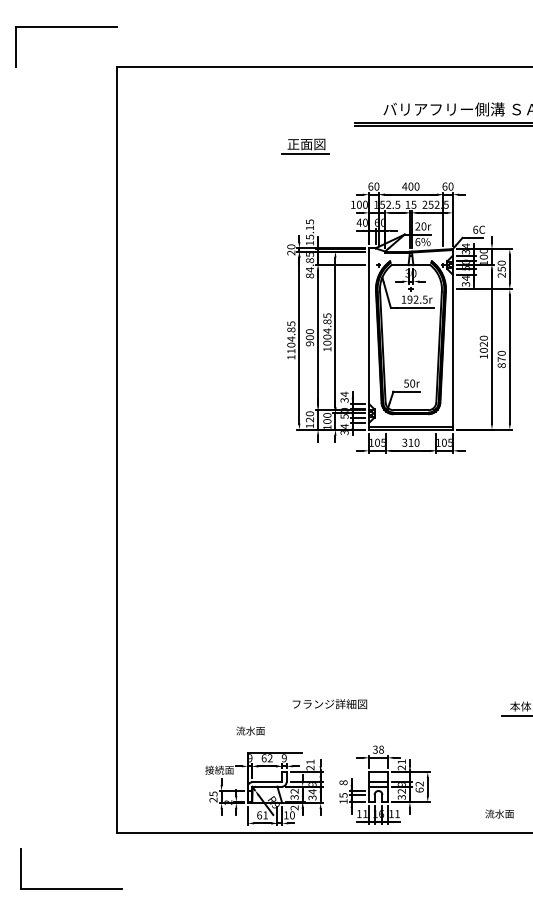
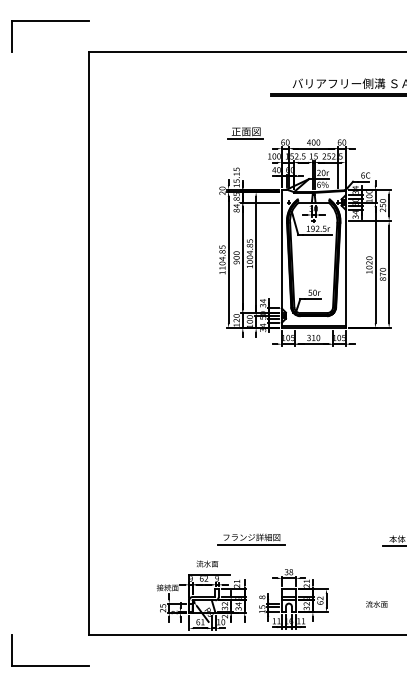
part: (305, 146) -> (245, 133), moved
line: (328, 713) -> (250, 544), added
text: (250, 730) -> (207, 563), moved
text: (499, 813) -> (376, 604), moved
part: (71, 888) -> (50, 665), moved

